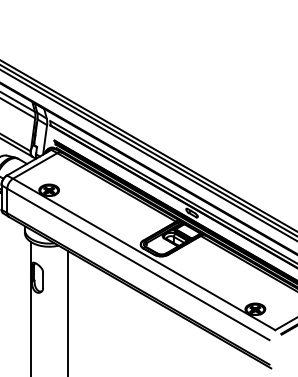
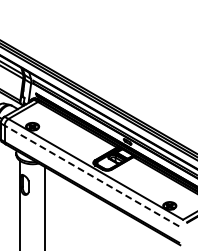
line: (137, 265) -> (91, 176), solid -> dashed

